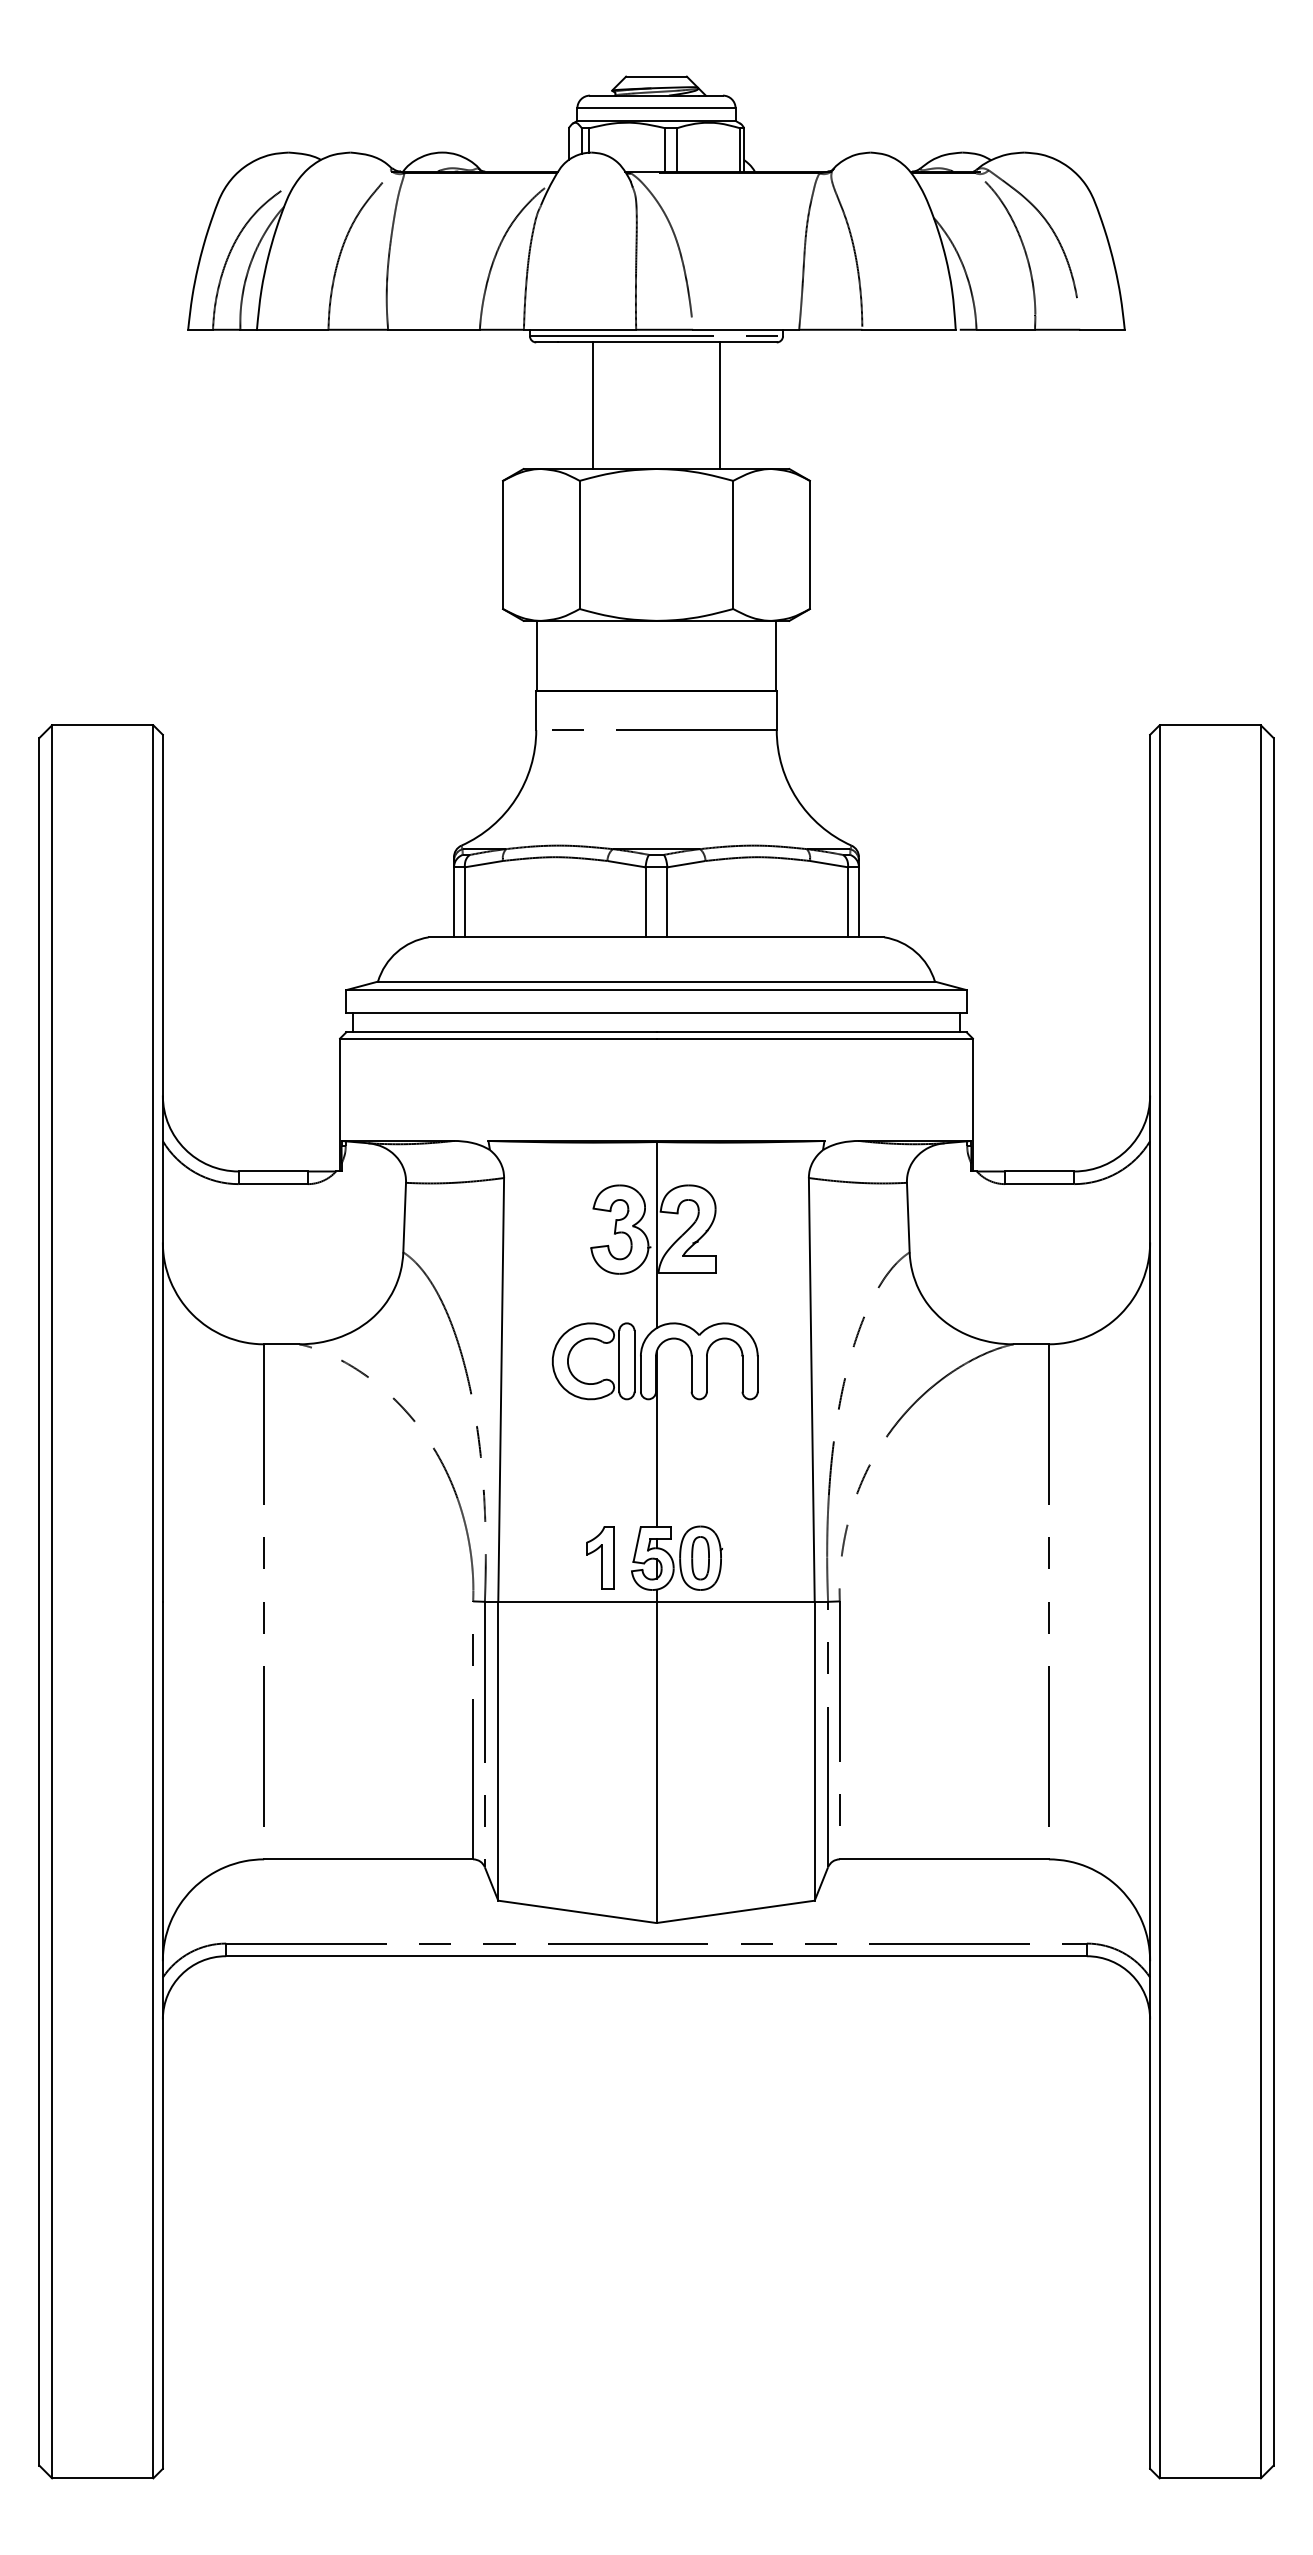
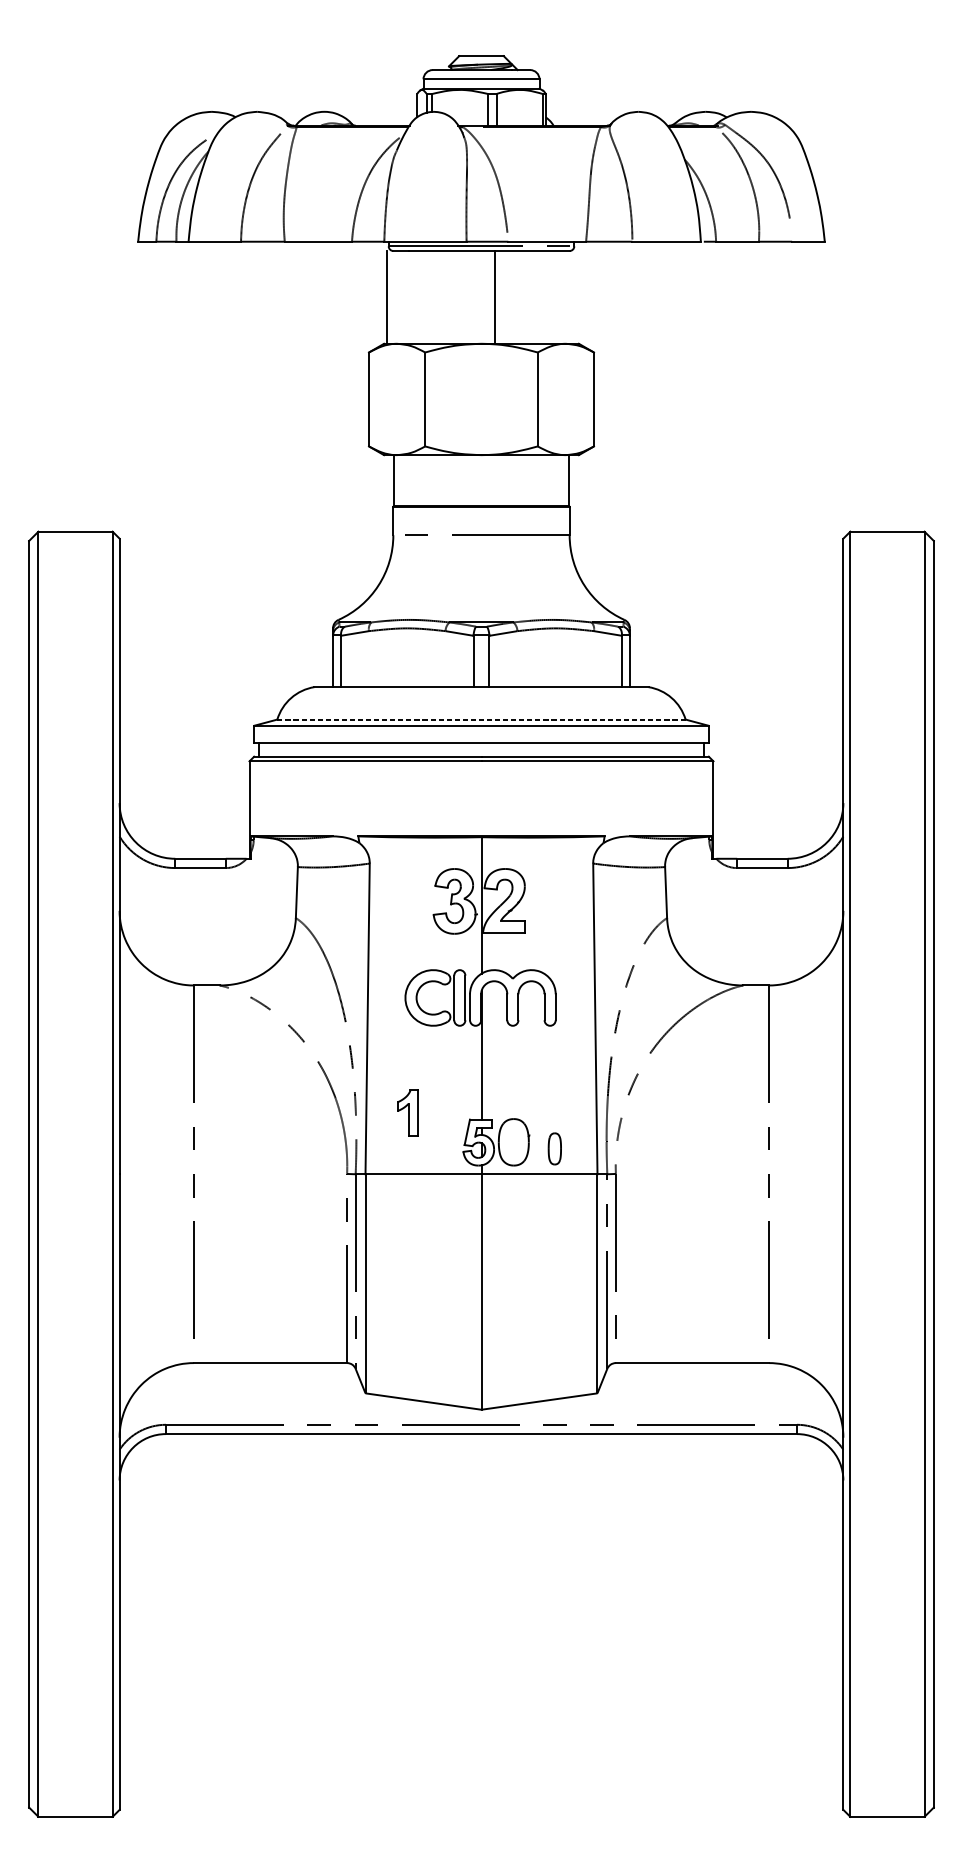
line: (593, 405) -> (387, 297), moved
line: (719, 405) -> (494, 297), moved
line: (656, 981) -> (481, 719), solid -> dashed
part: (600, 1557) -> (407, 1113), moved
part: (700, 1558) -> (554, 1149), moved

